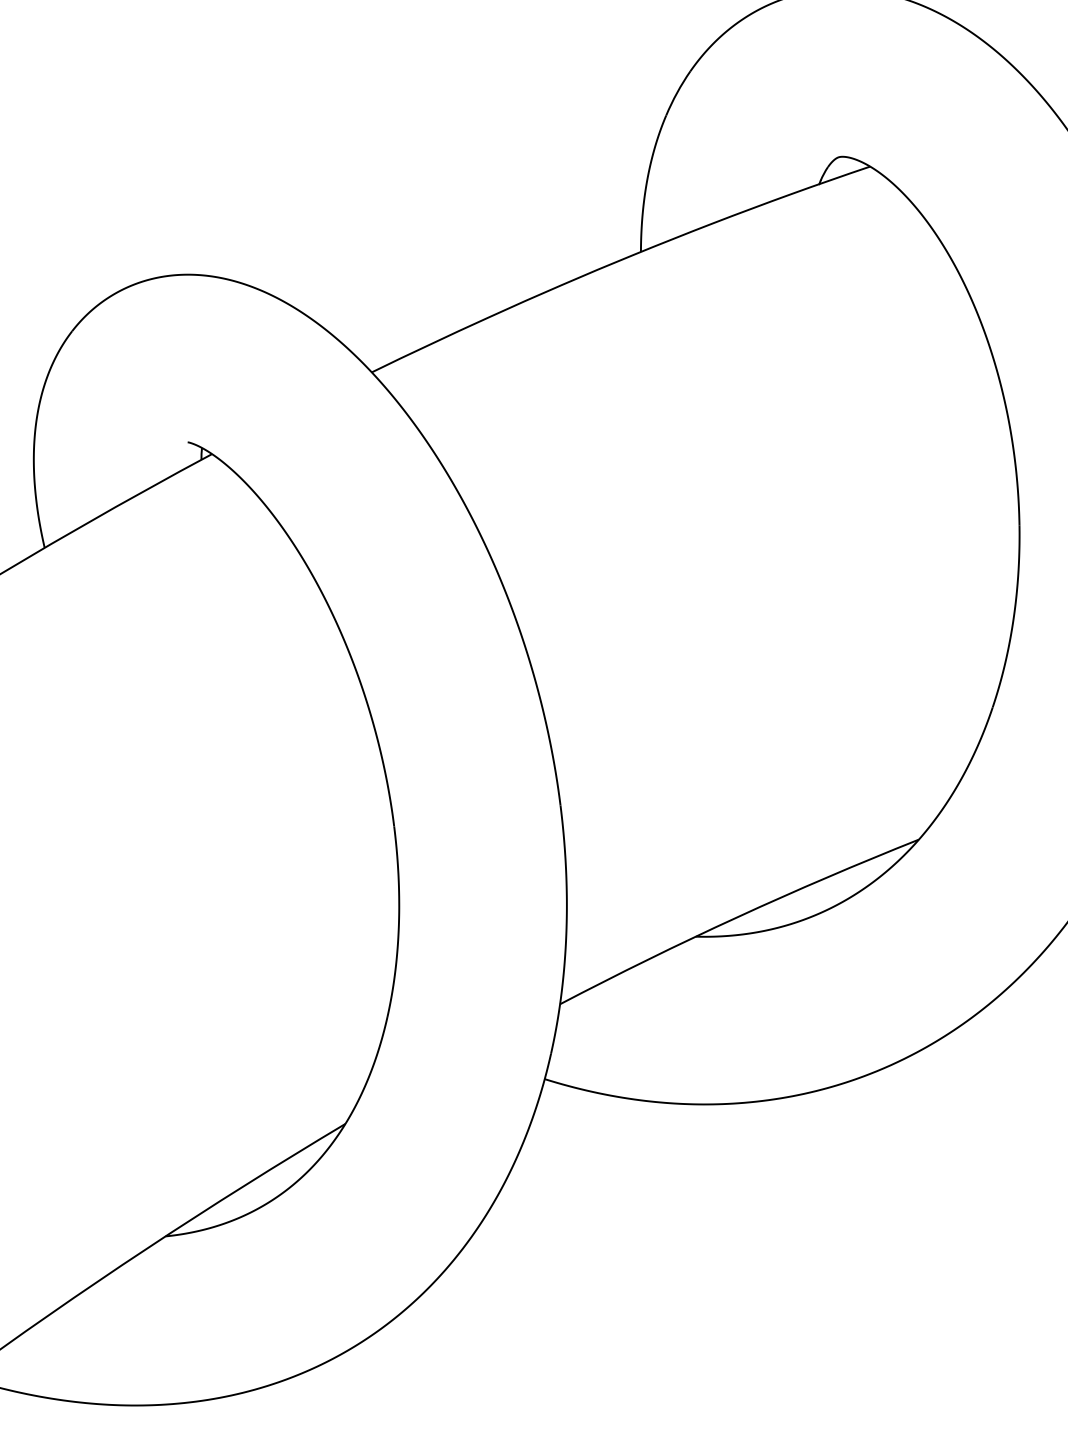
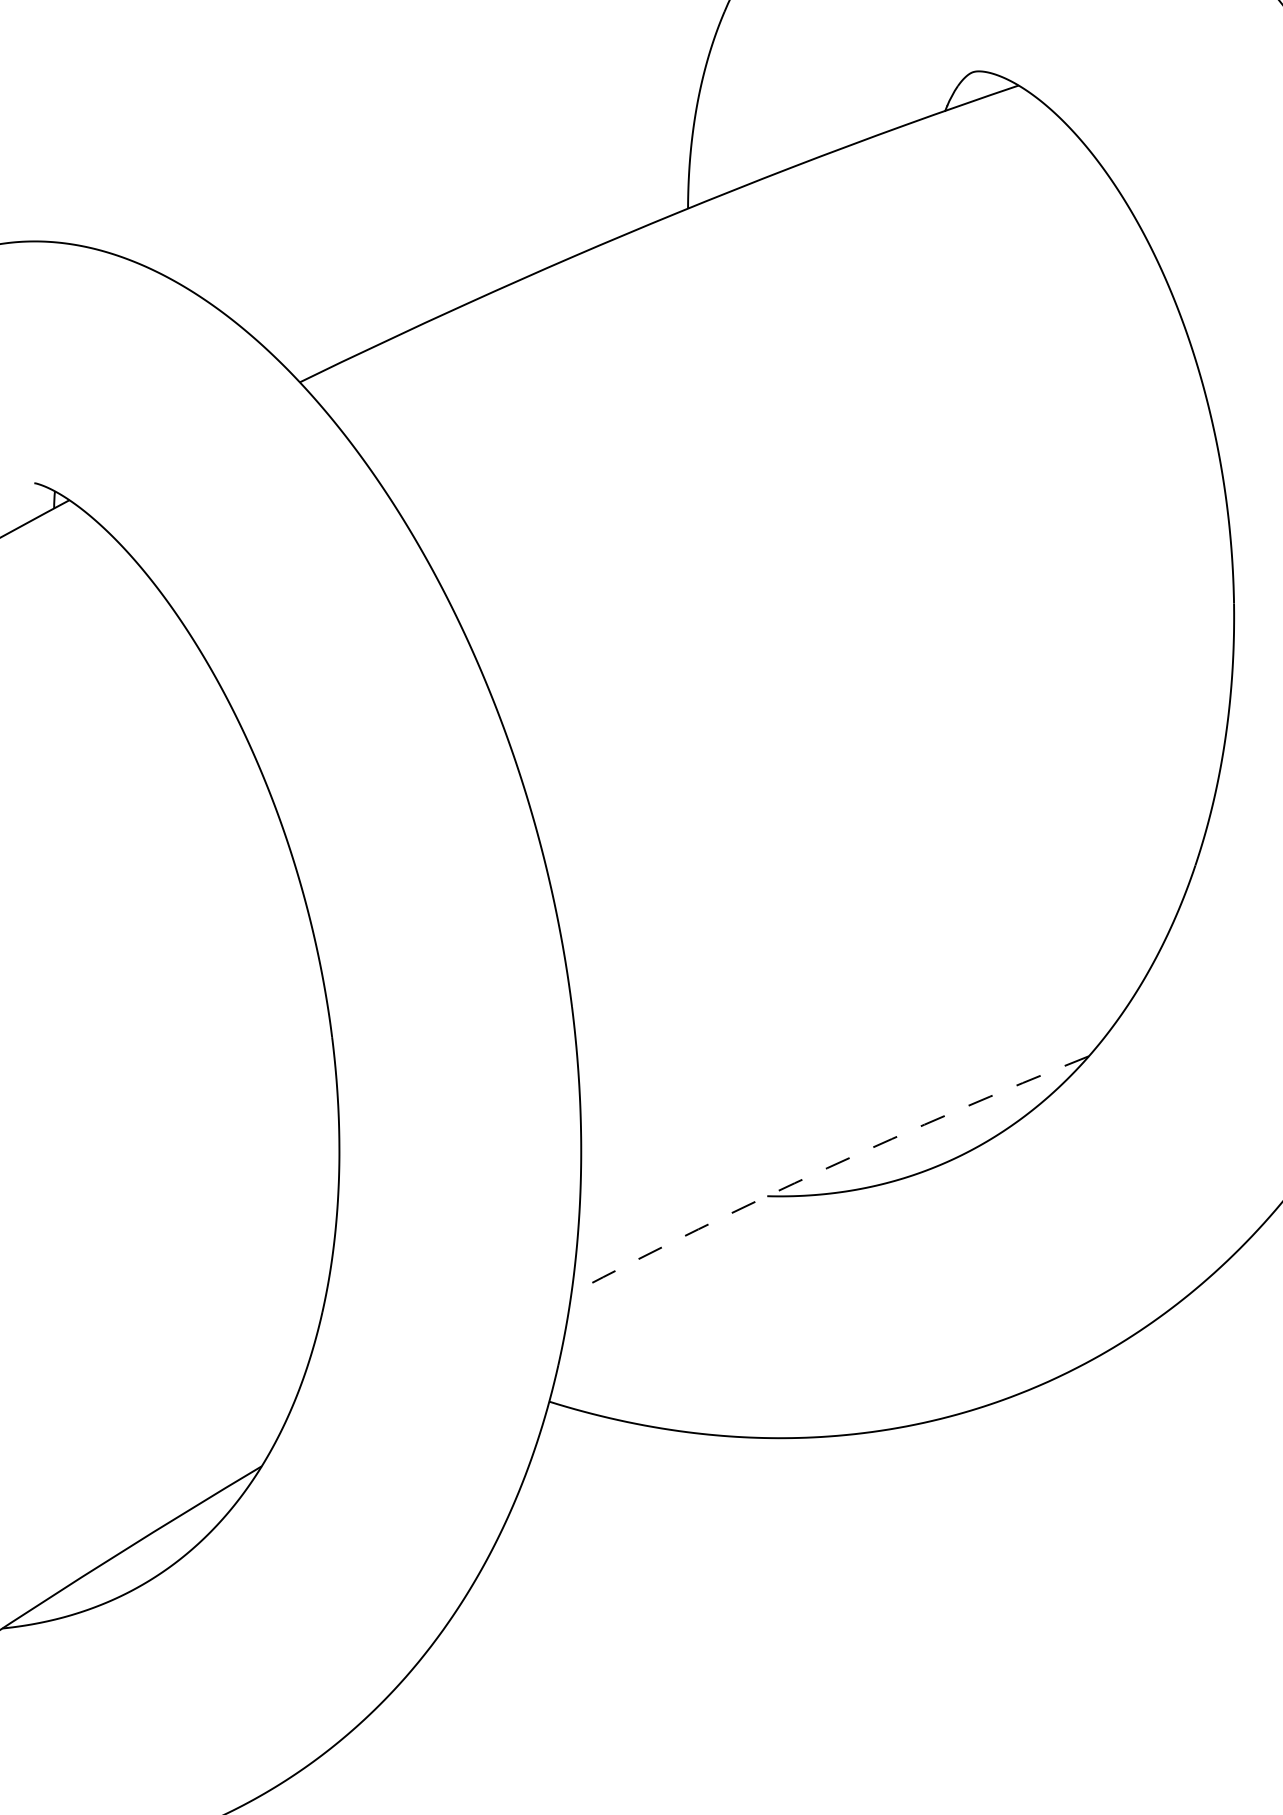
arc: (737, 917) -> (827, 1168), solid -> dashed

